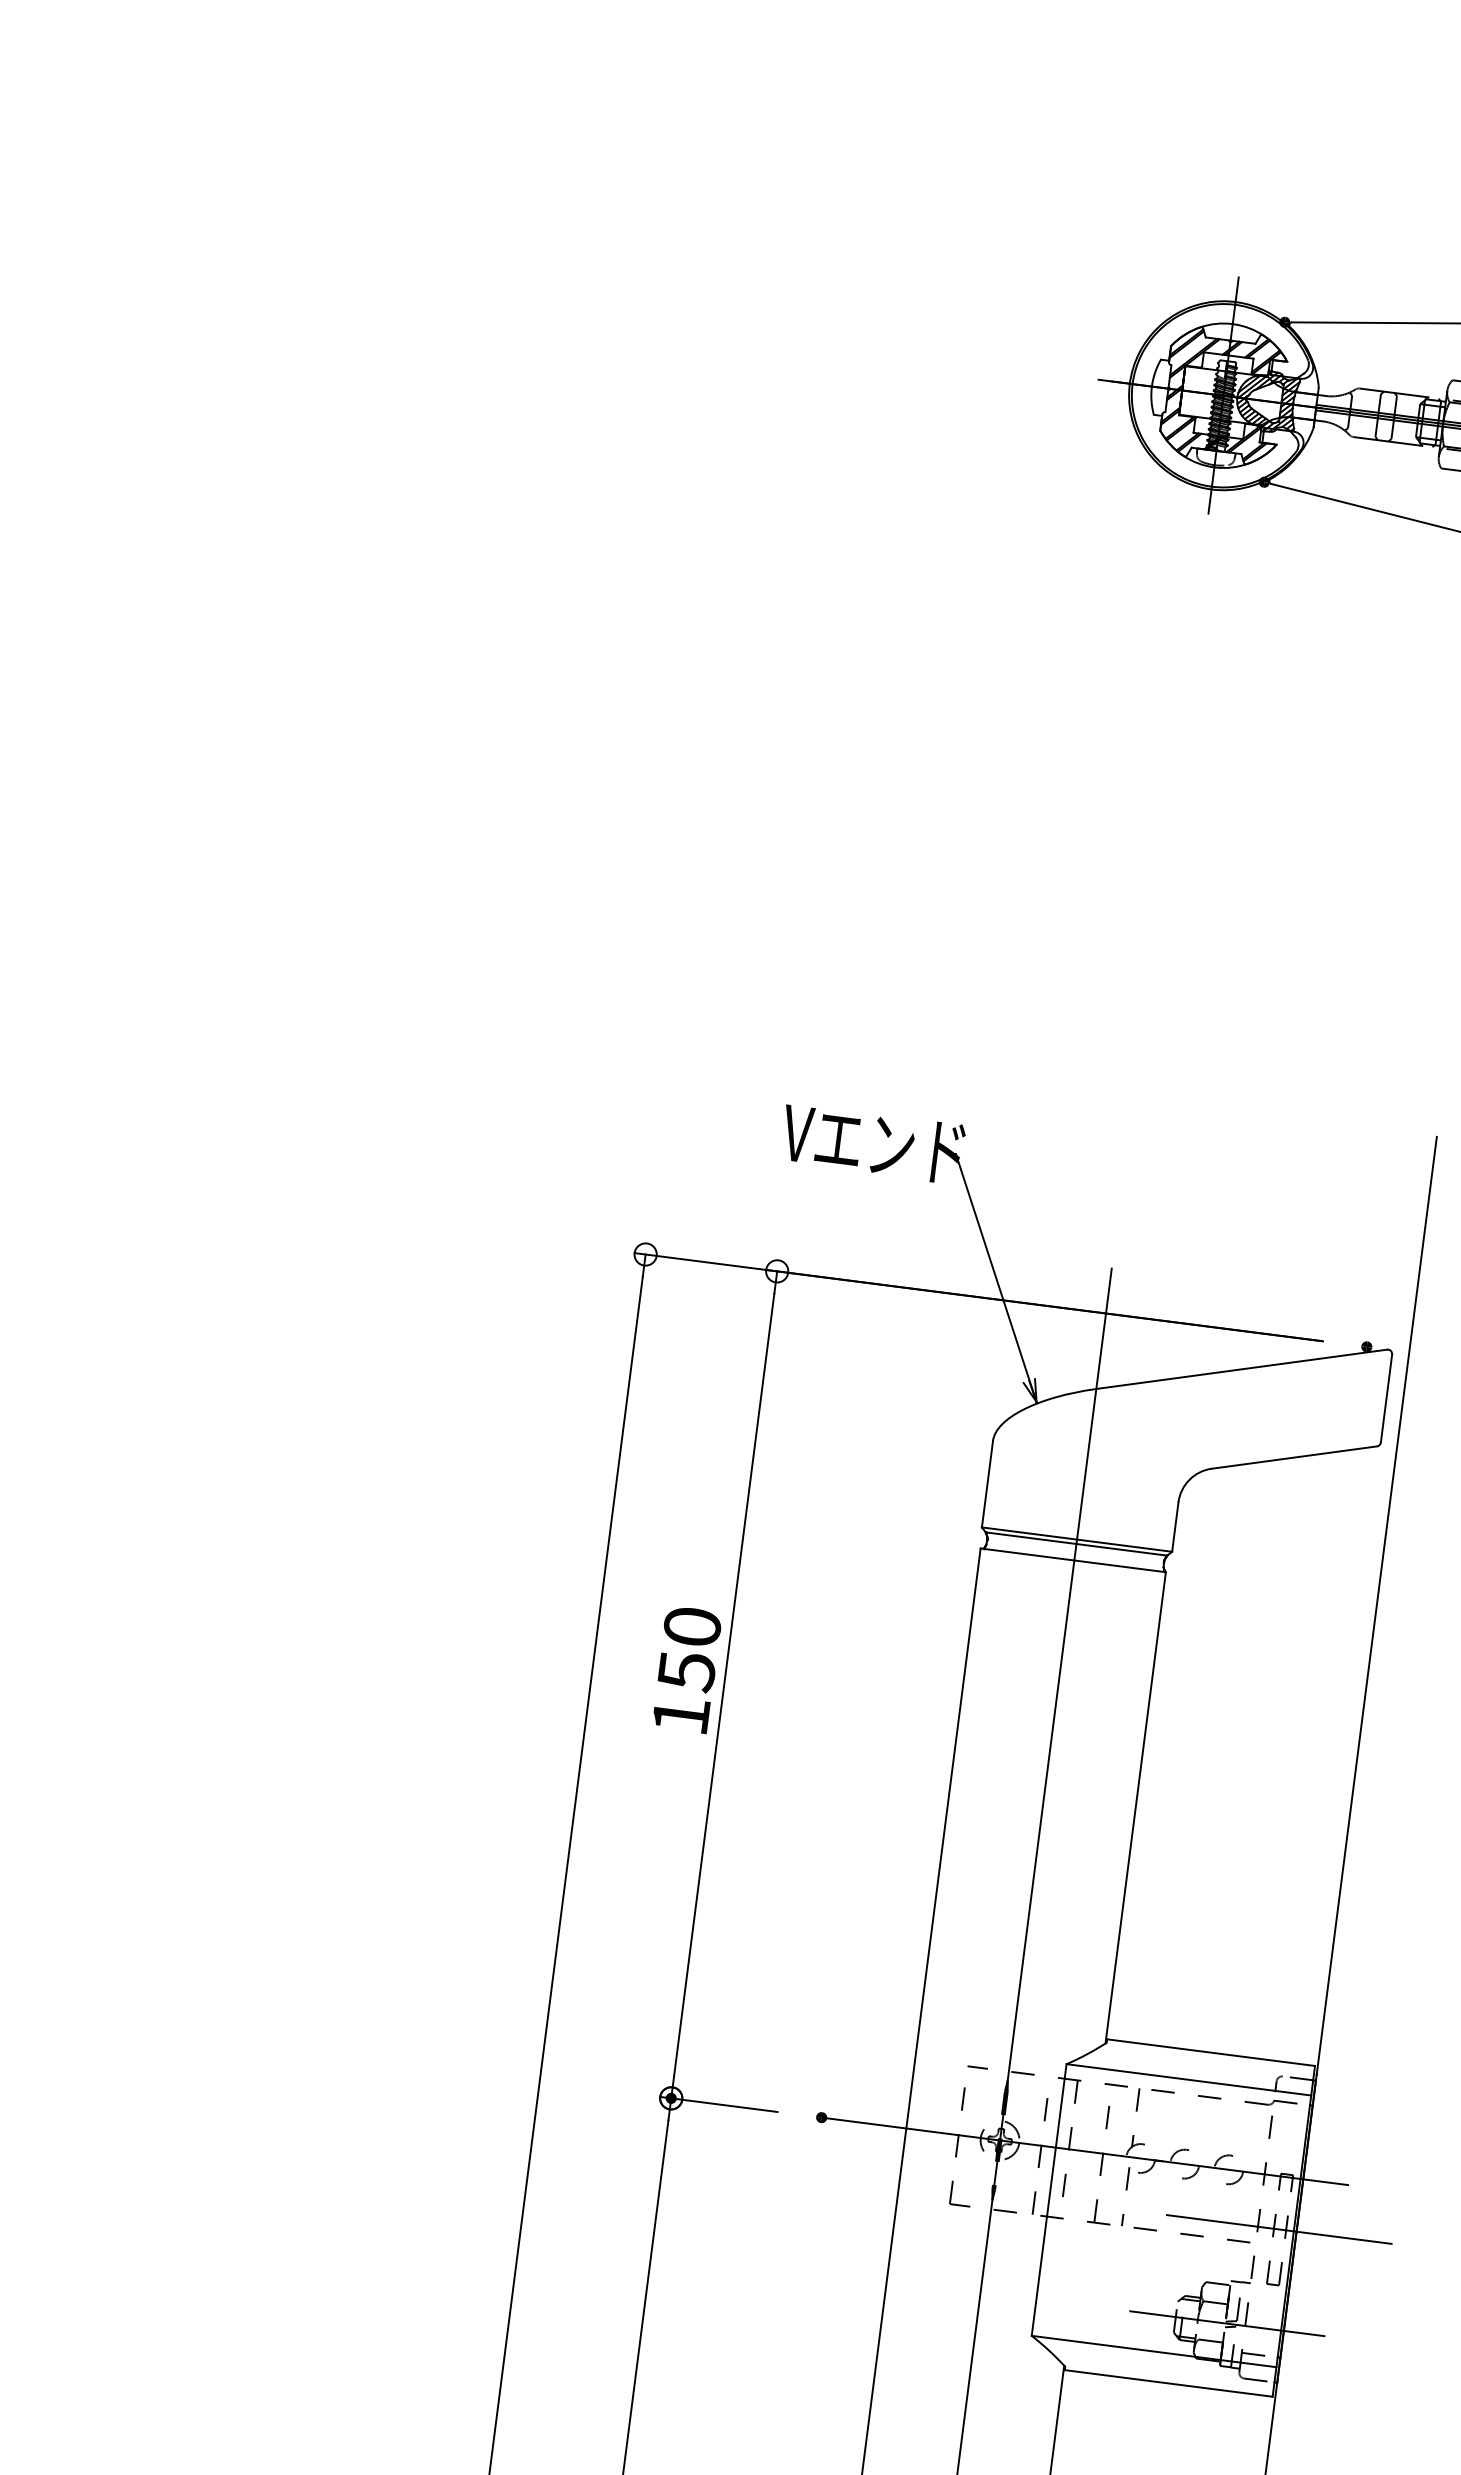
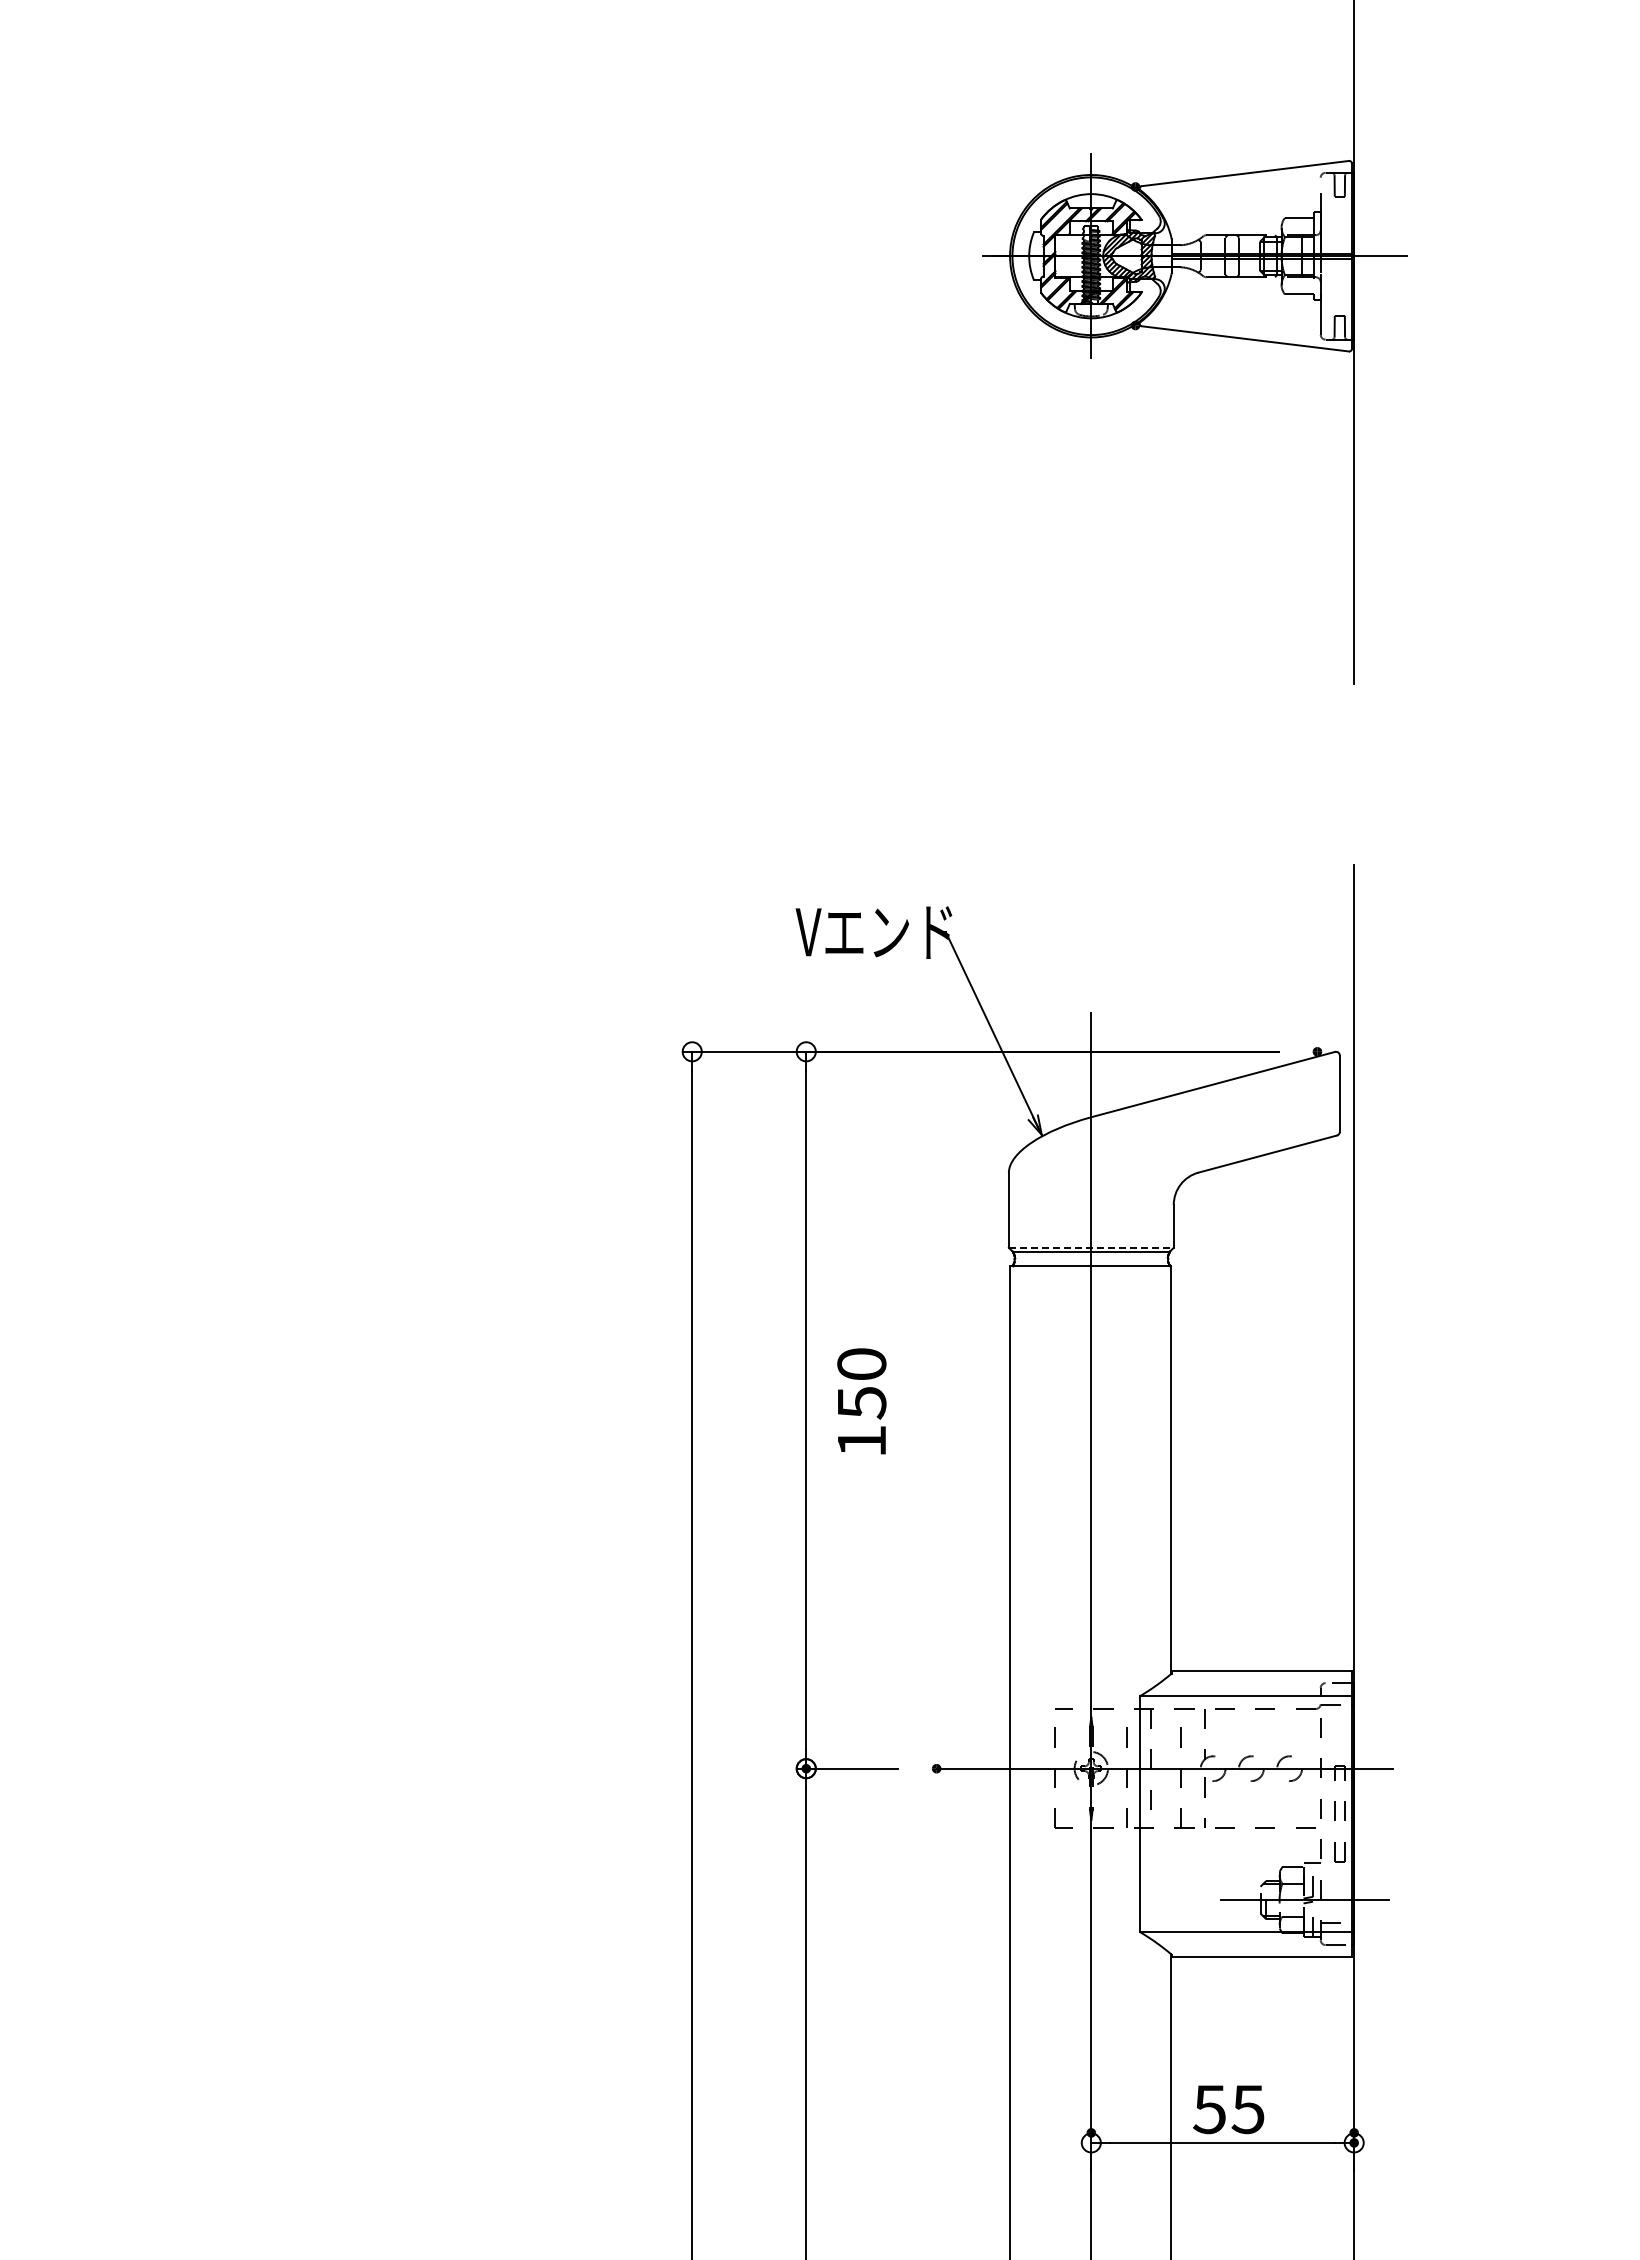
line: (1077, 1539) -> (1091, 1247), solid -> dashed
text: (686, 1669) -> (861, 1401), moved
line: (1278, 2229) -> (1338, 1814), removed

